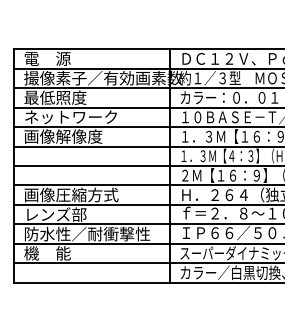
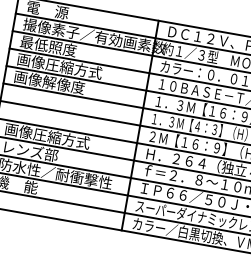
text: (71, 116) -> (59, 65), ネットワーク -> 画像圧縮方式

